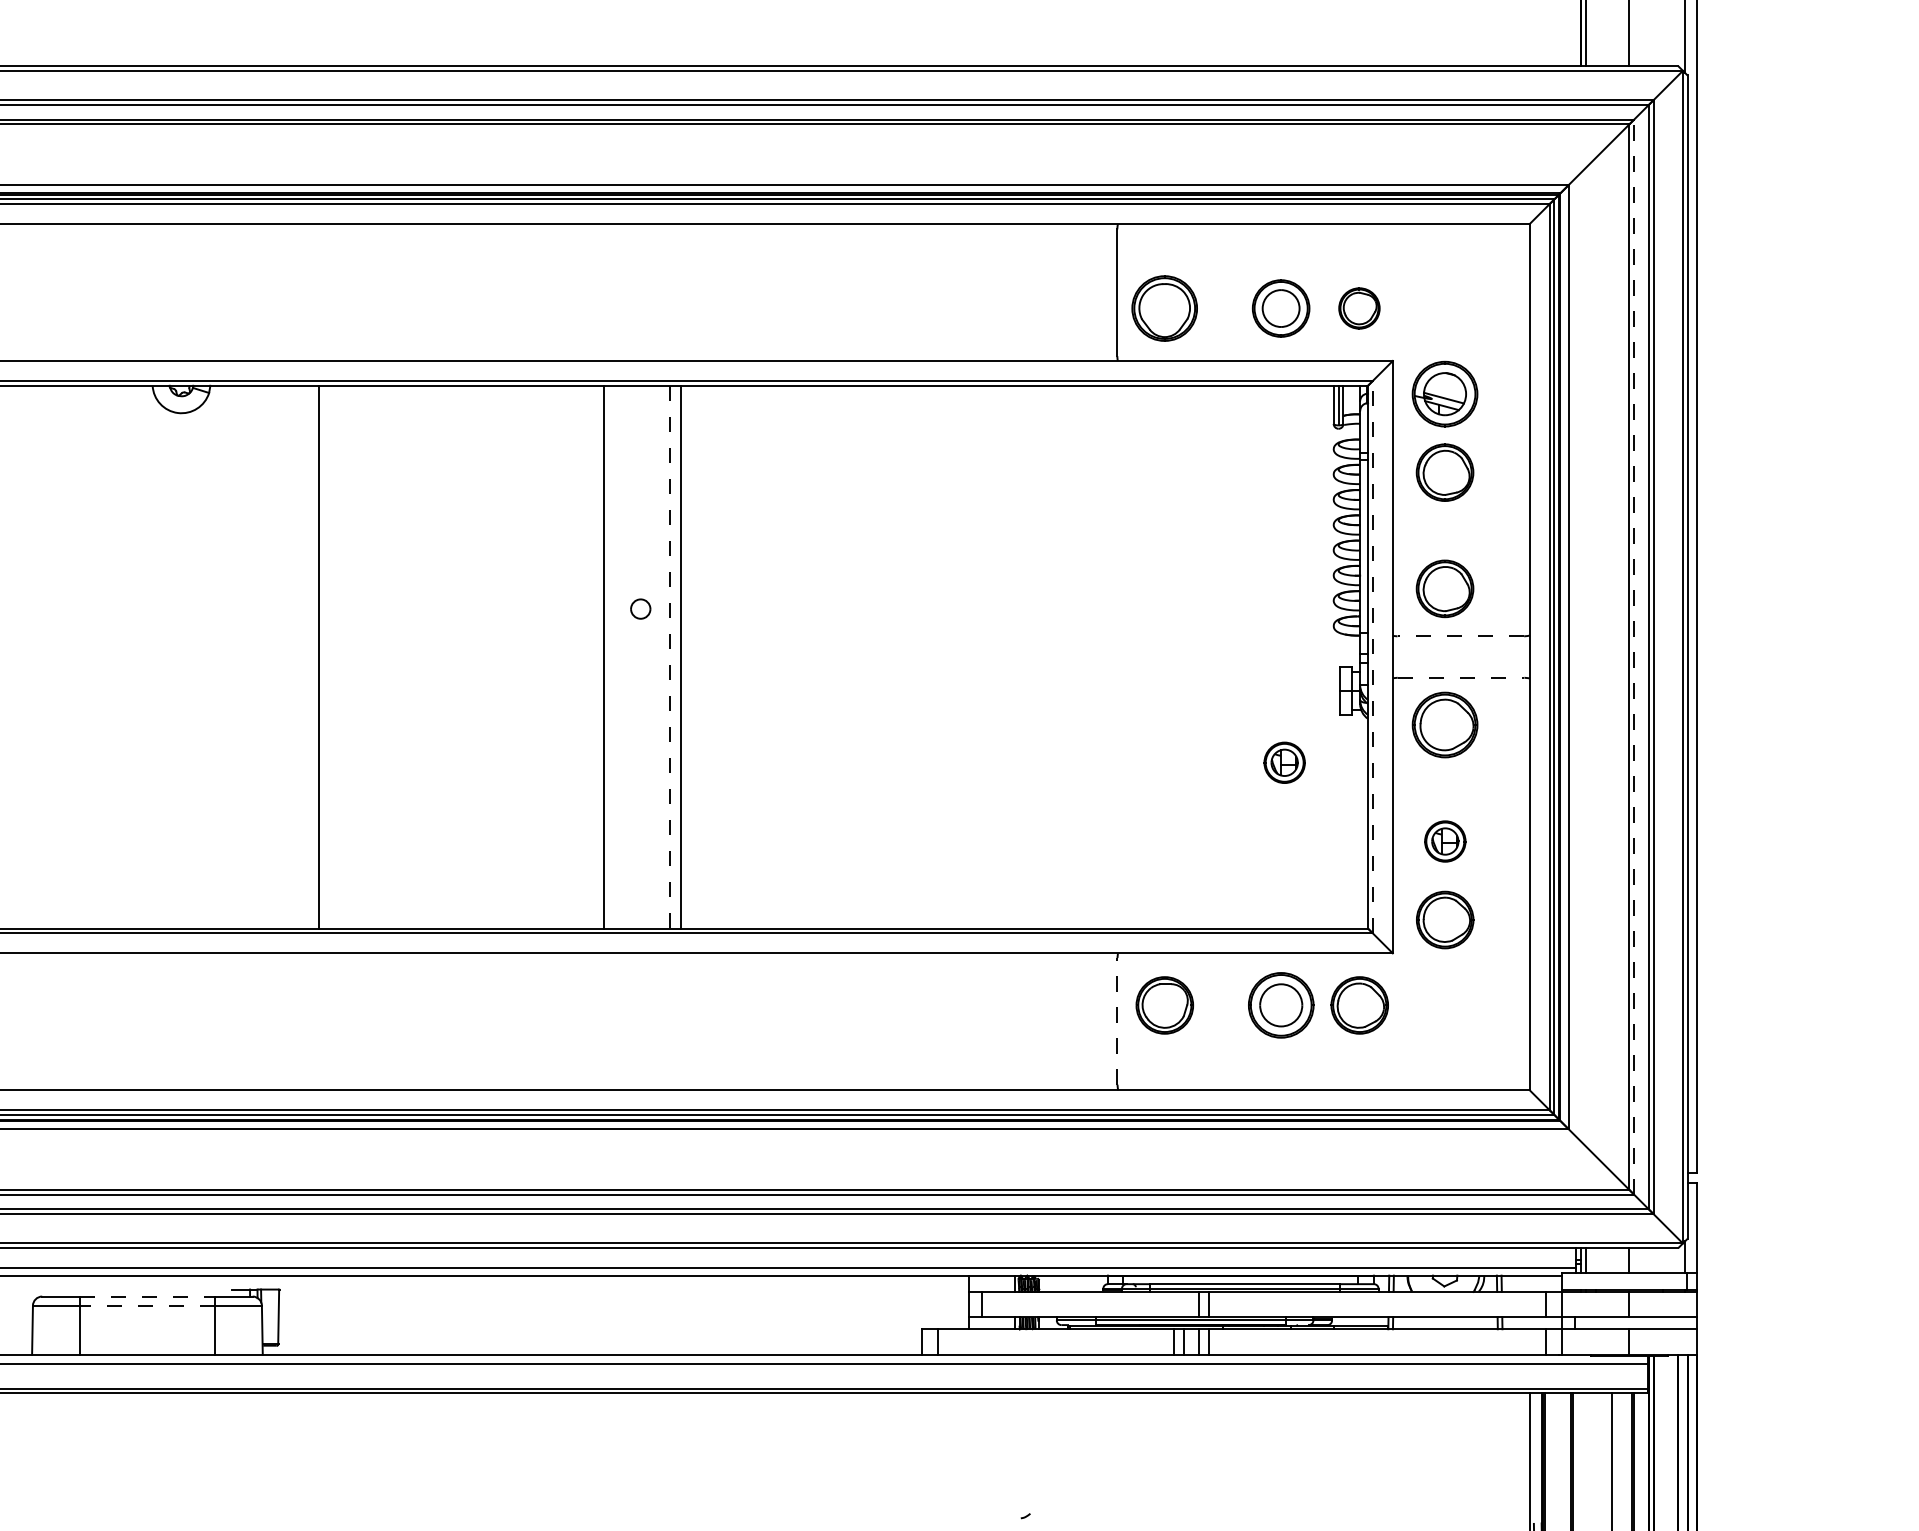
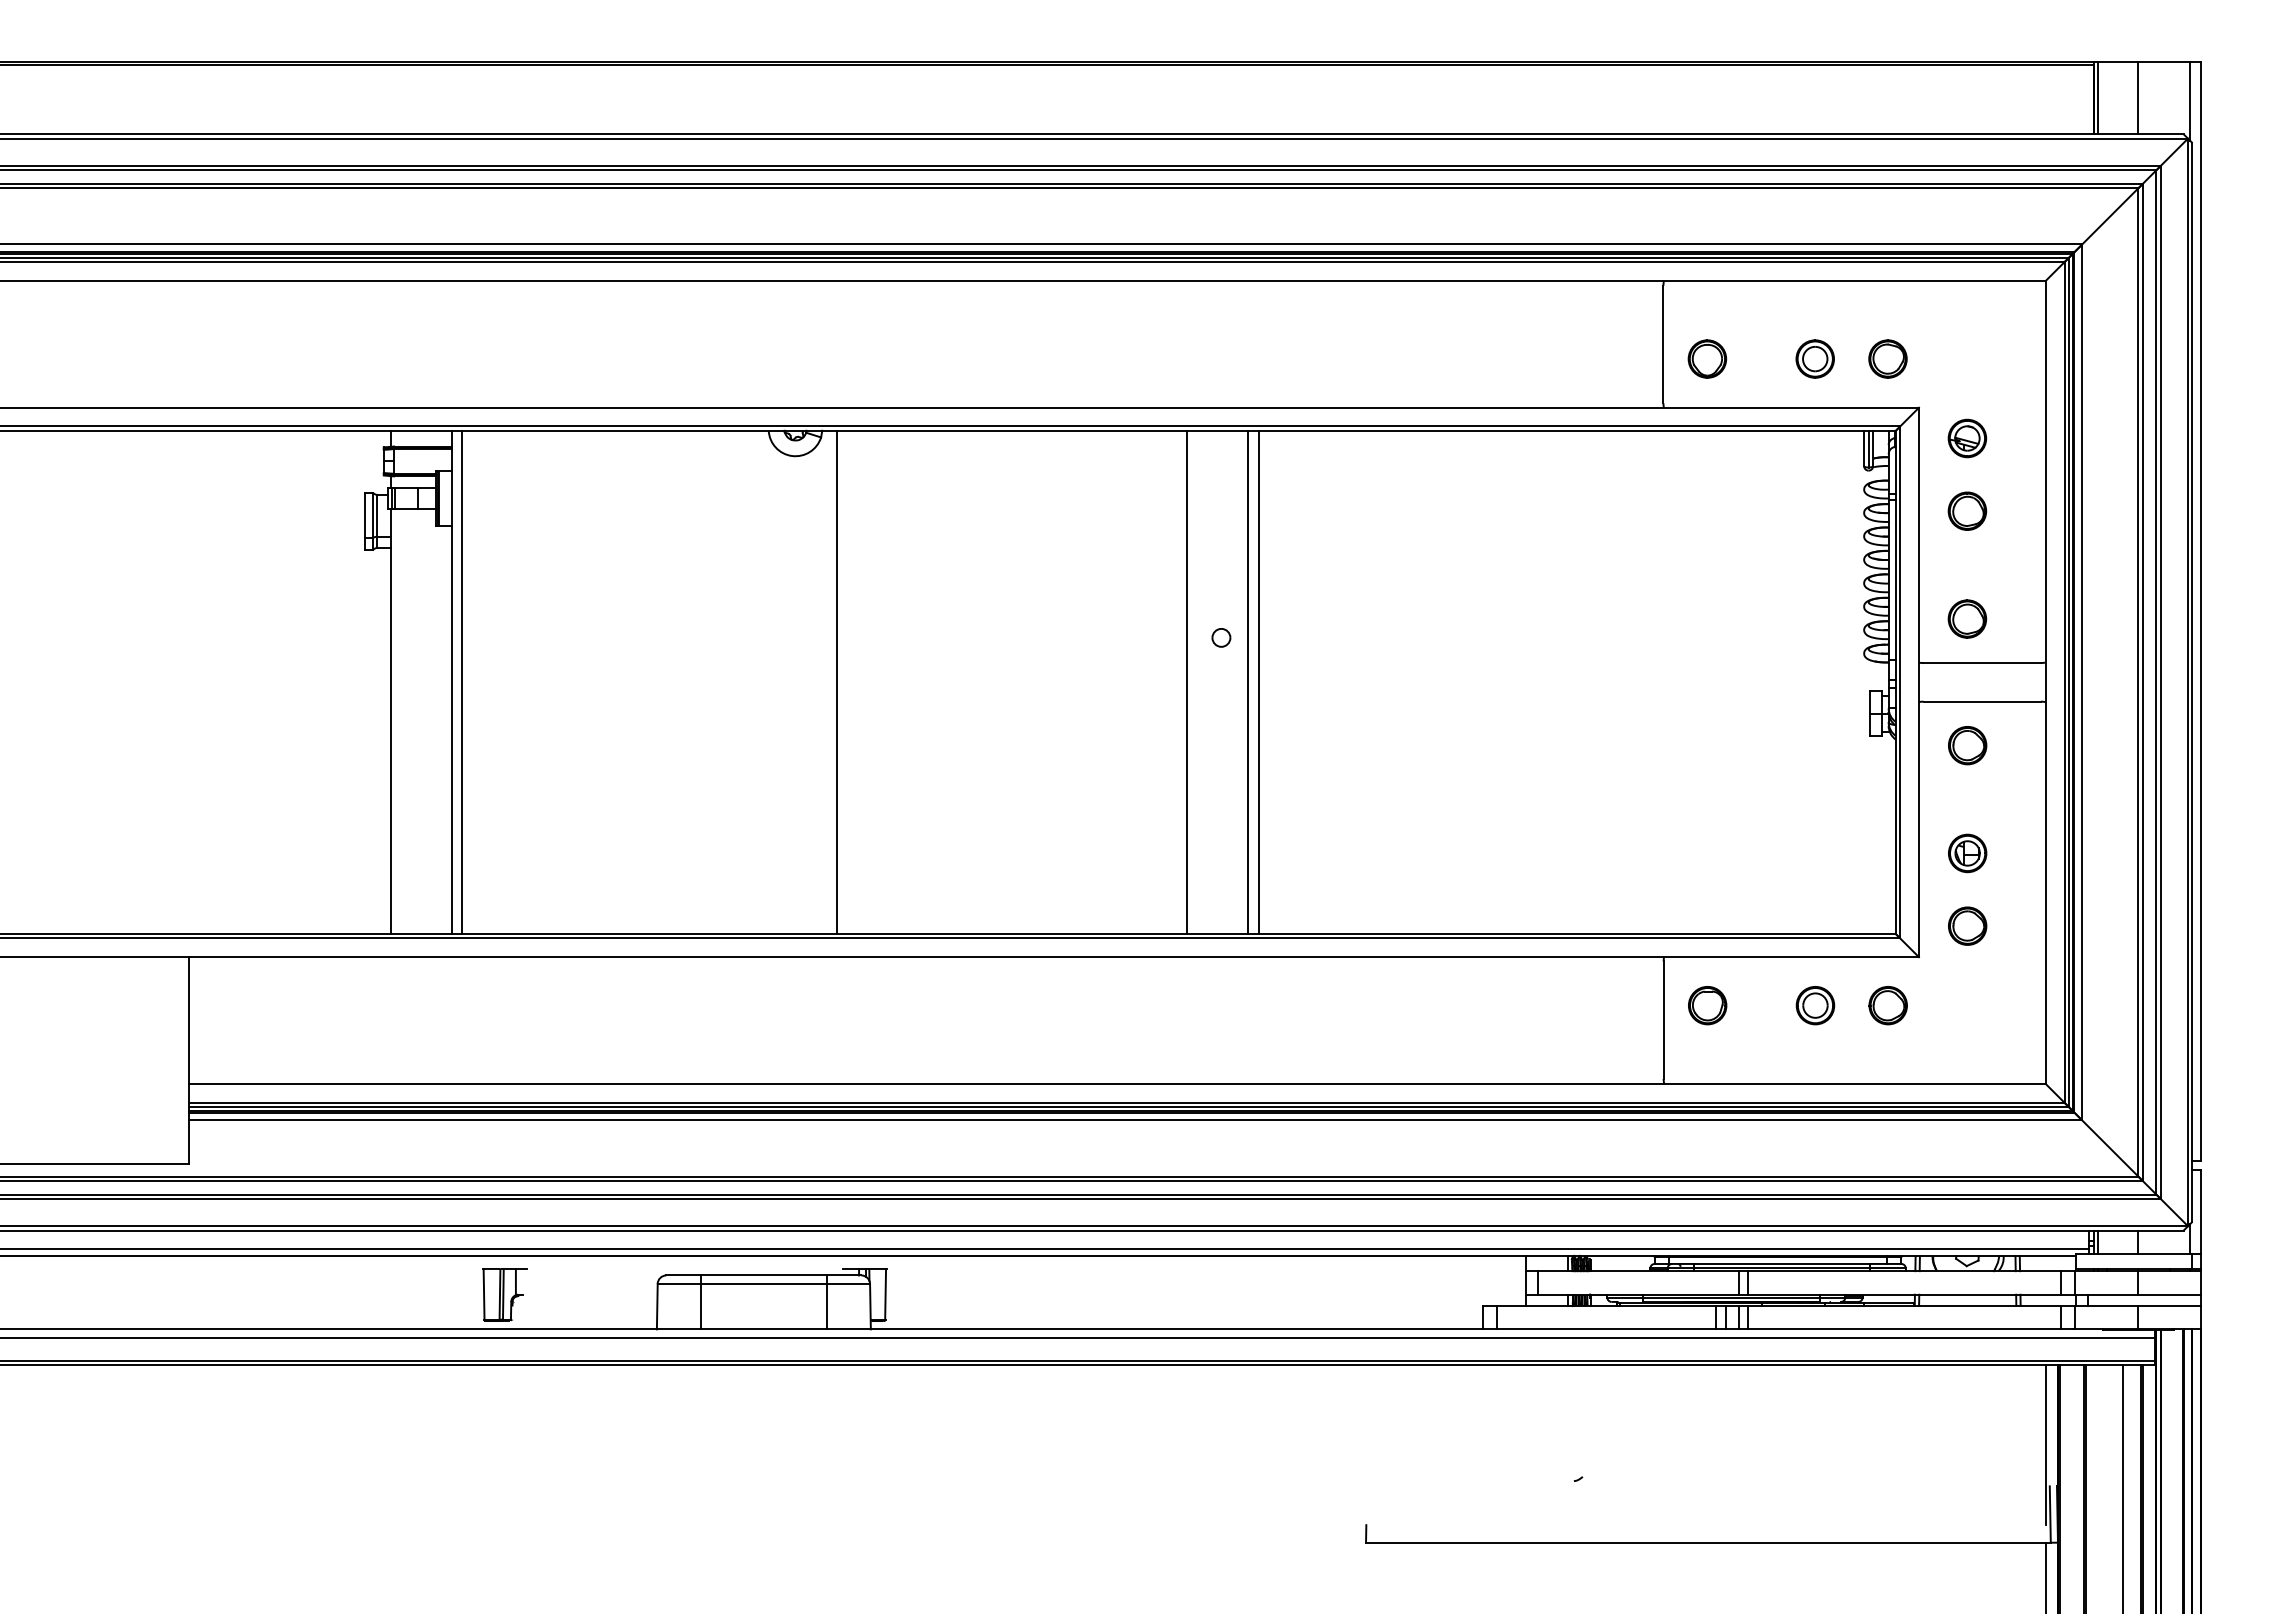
part: (1164, 307) -> (1707, 358), size x0.62
part: (1280, 307) -> (1814, 358), size x0.71
part: (1445, 394) -> (1967, 438), size x0.62
part: (1445, 471) -> (1967, 510), size x0.71
part: (1445, 588) -> (1967, 618), size x0.71
line: (1461, 636) -> (1982, 663), dashed -> solid
line: (1372, 656) -> (1900, 681), dashed -> solid
line: (318, 657) -> (836, 682), moved
line: (669, 657) -> (1248, 682), dashed -> solid
line: (1633, 657) -> (2142, 682), dashed -> solid
line: (1461, 677) -> (1982, 701), dashed -> solid
part: (1445, 725) -> (1967, 745), size x0.62
part: (1284, 762) -> (1818, 780), removed
part: (1445, 919) -> (1967, 925), size x0.71
part: (1164, 1005) -> (1707, 1005), size x0.71
part: (1281, 1005) -> (1815, 1005), size x0.62
part: (1358, 1005) -> (1887, 1005), size x0.71
line: (1117, 1021) -> (1663, 1020), dashed -> solid
line: (147, 1296) -> (763, 1275), dashed -> solid
line: (147, 1305) -> (763, 1283), dashed -> solid

